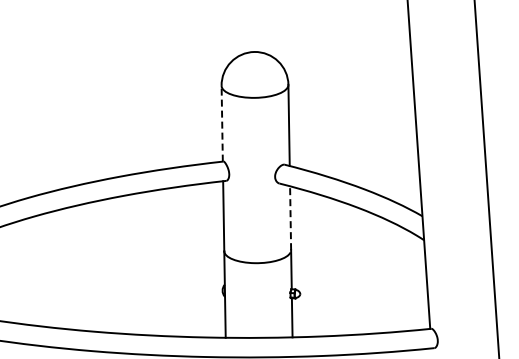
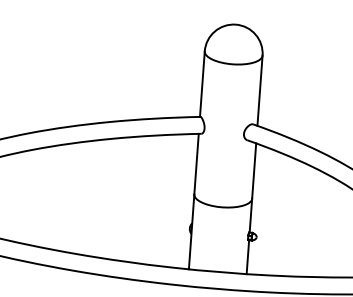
line: (222, 123) -> (202, 83), dashed -> solid
line: (290, 218) -> (254, 171), dashed -> solid

